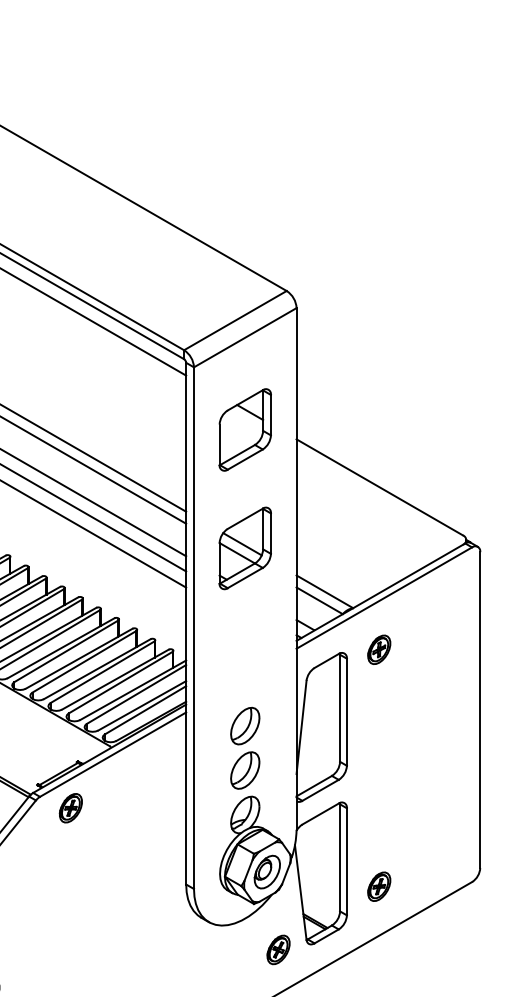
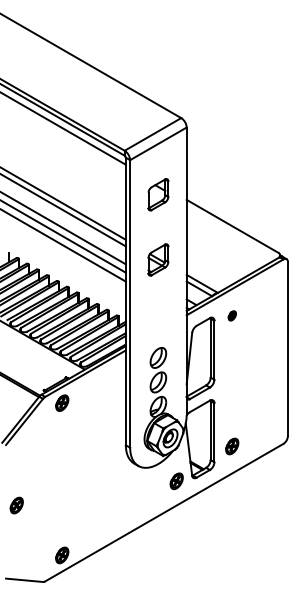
part: (245, 429) -> (158, 194), size x0.7
part: (245, 547) -> (158, 259), size x0.7
part: (379, 649) -> (232, 315), size x0.6

